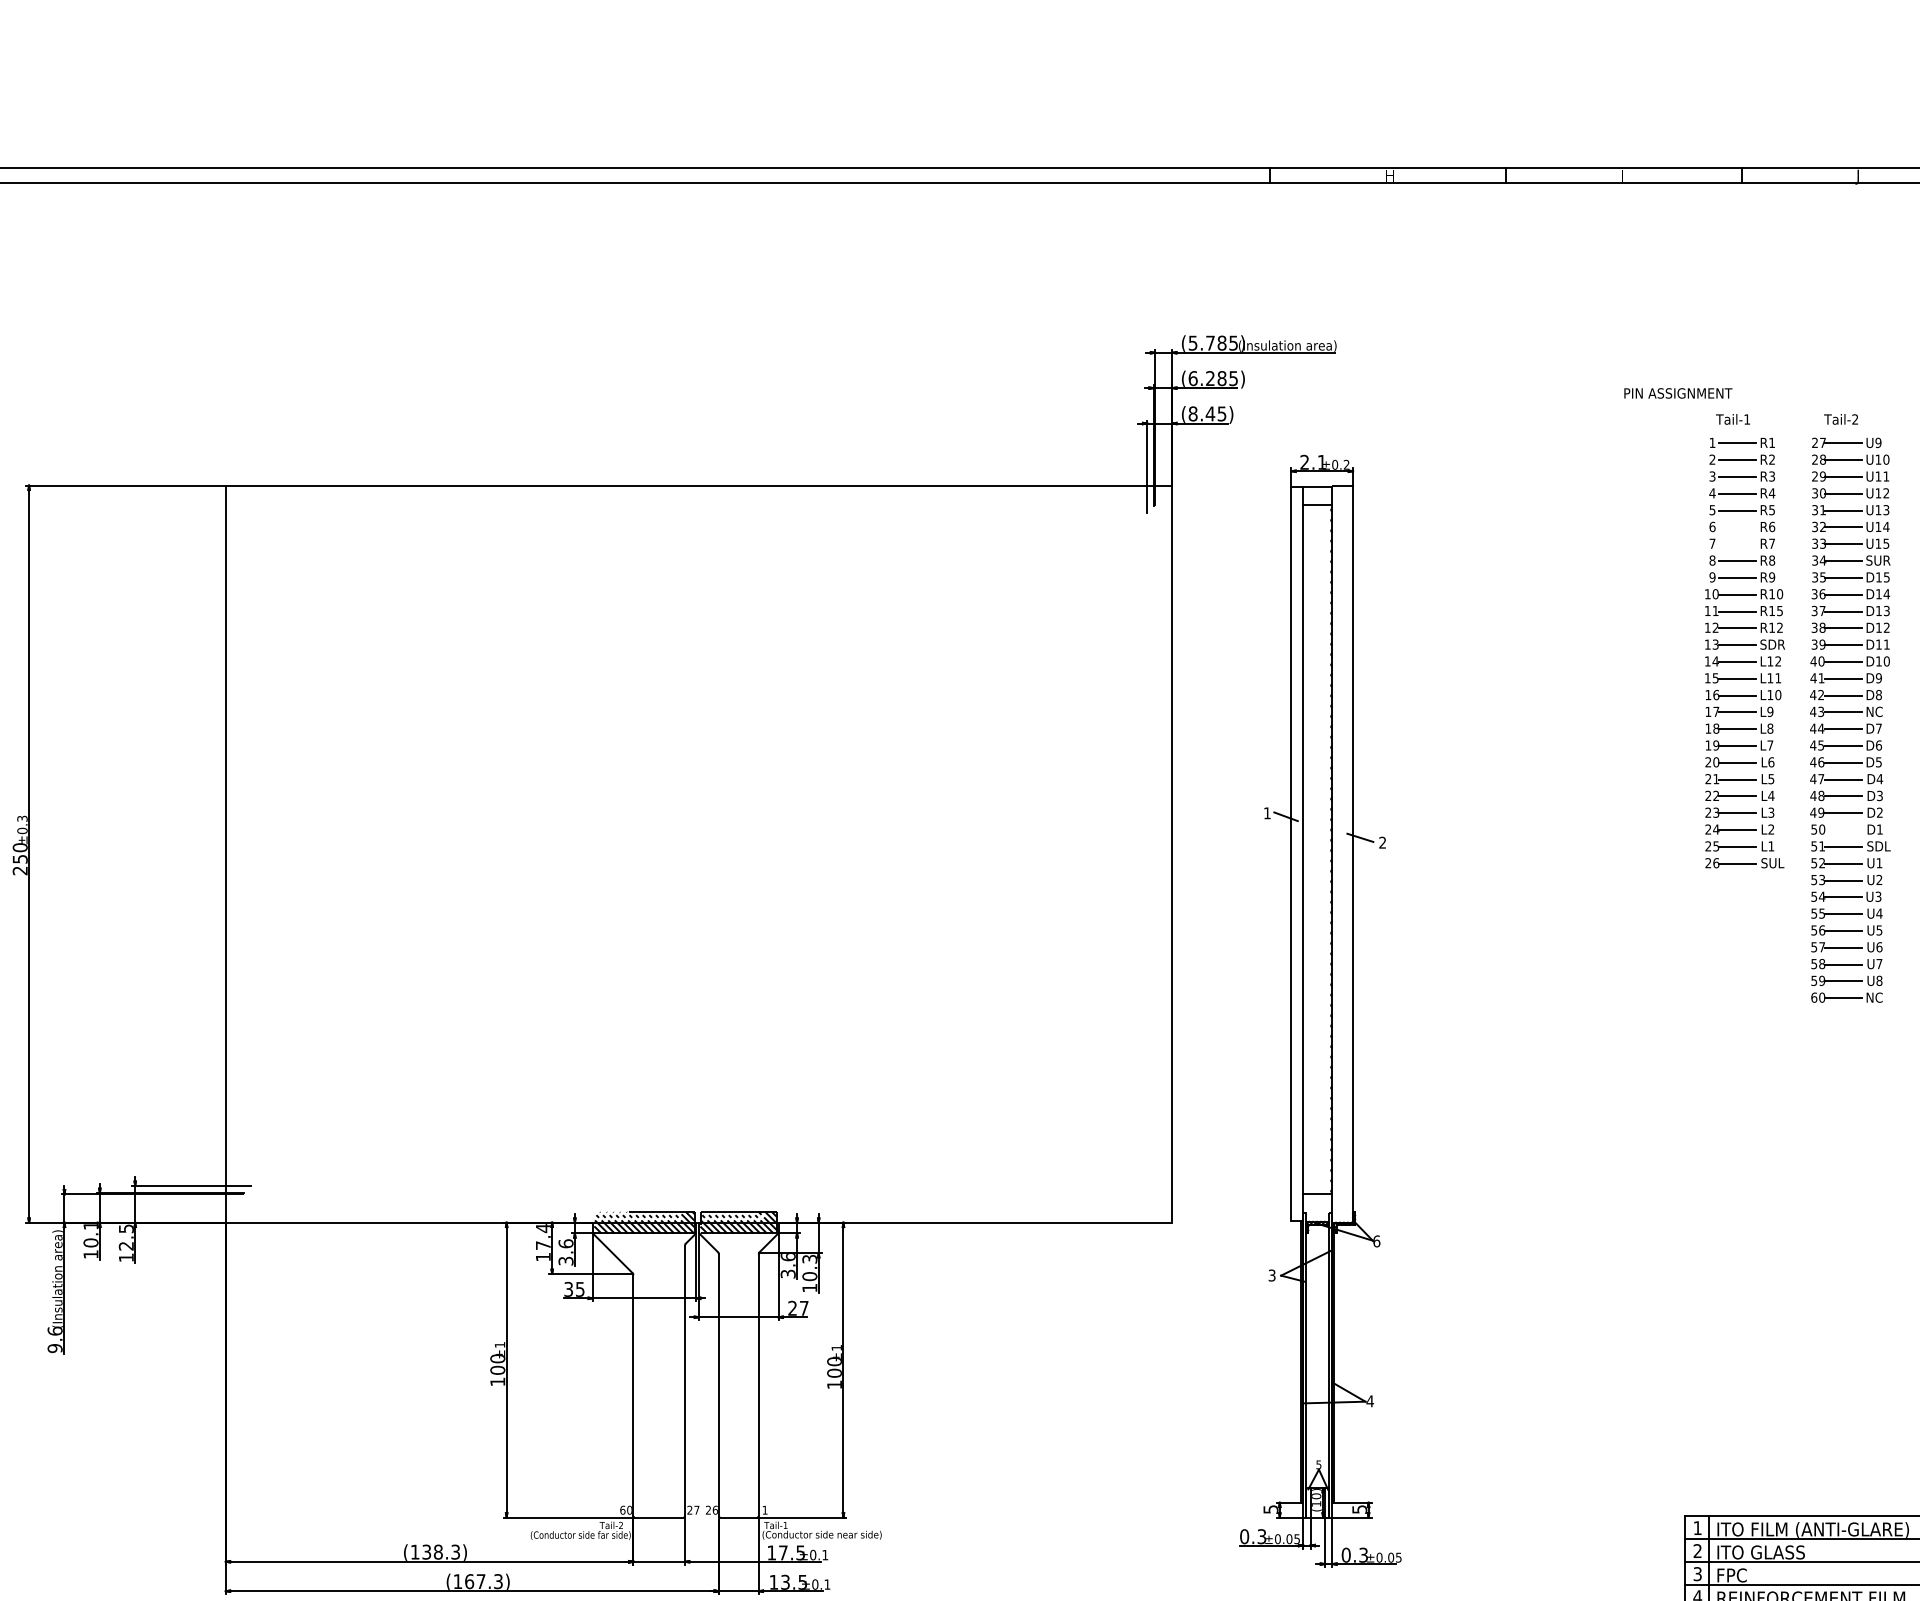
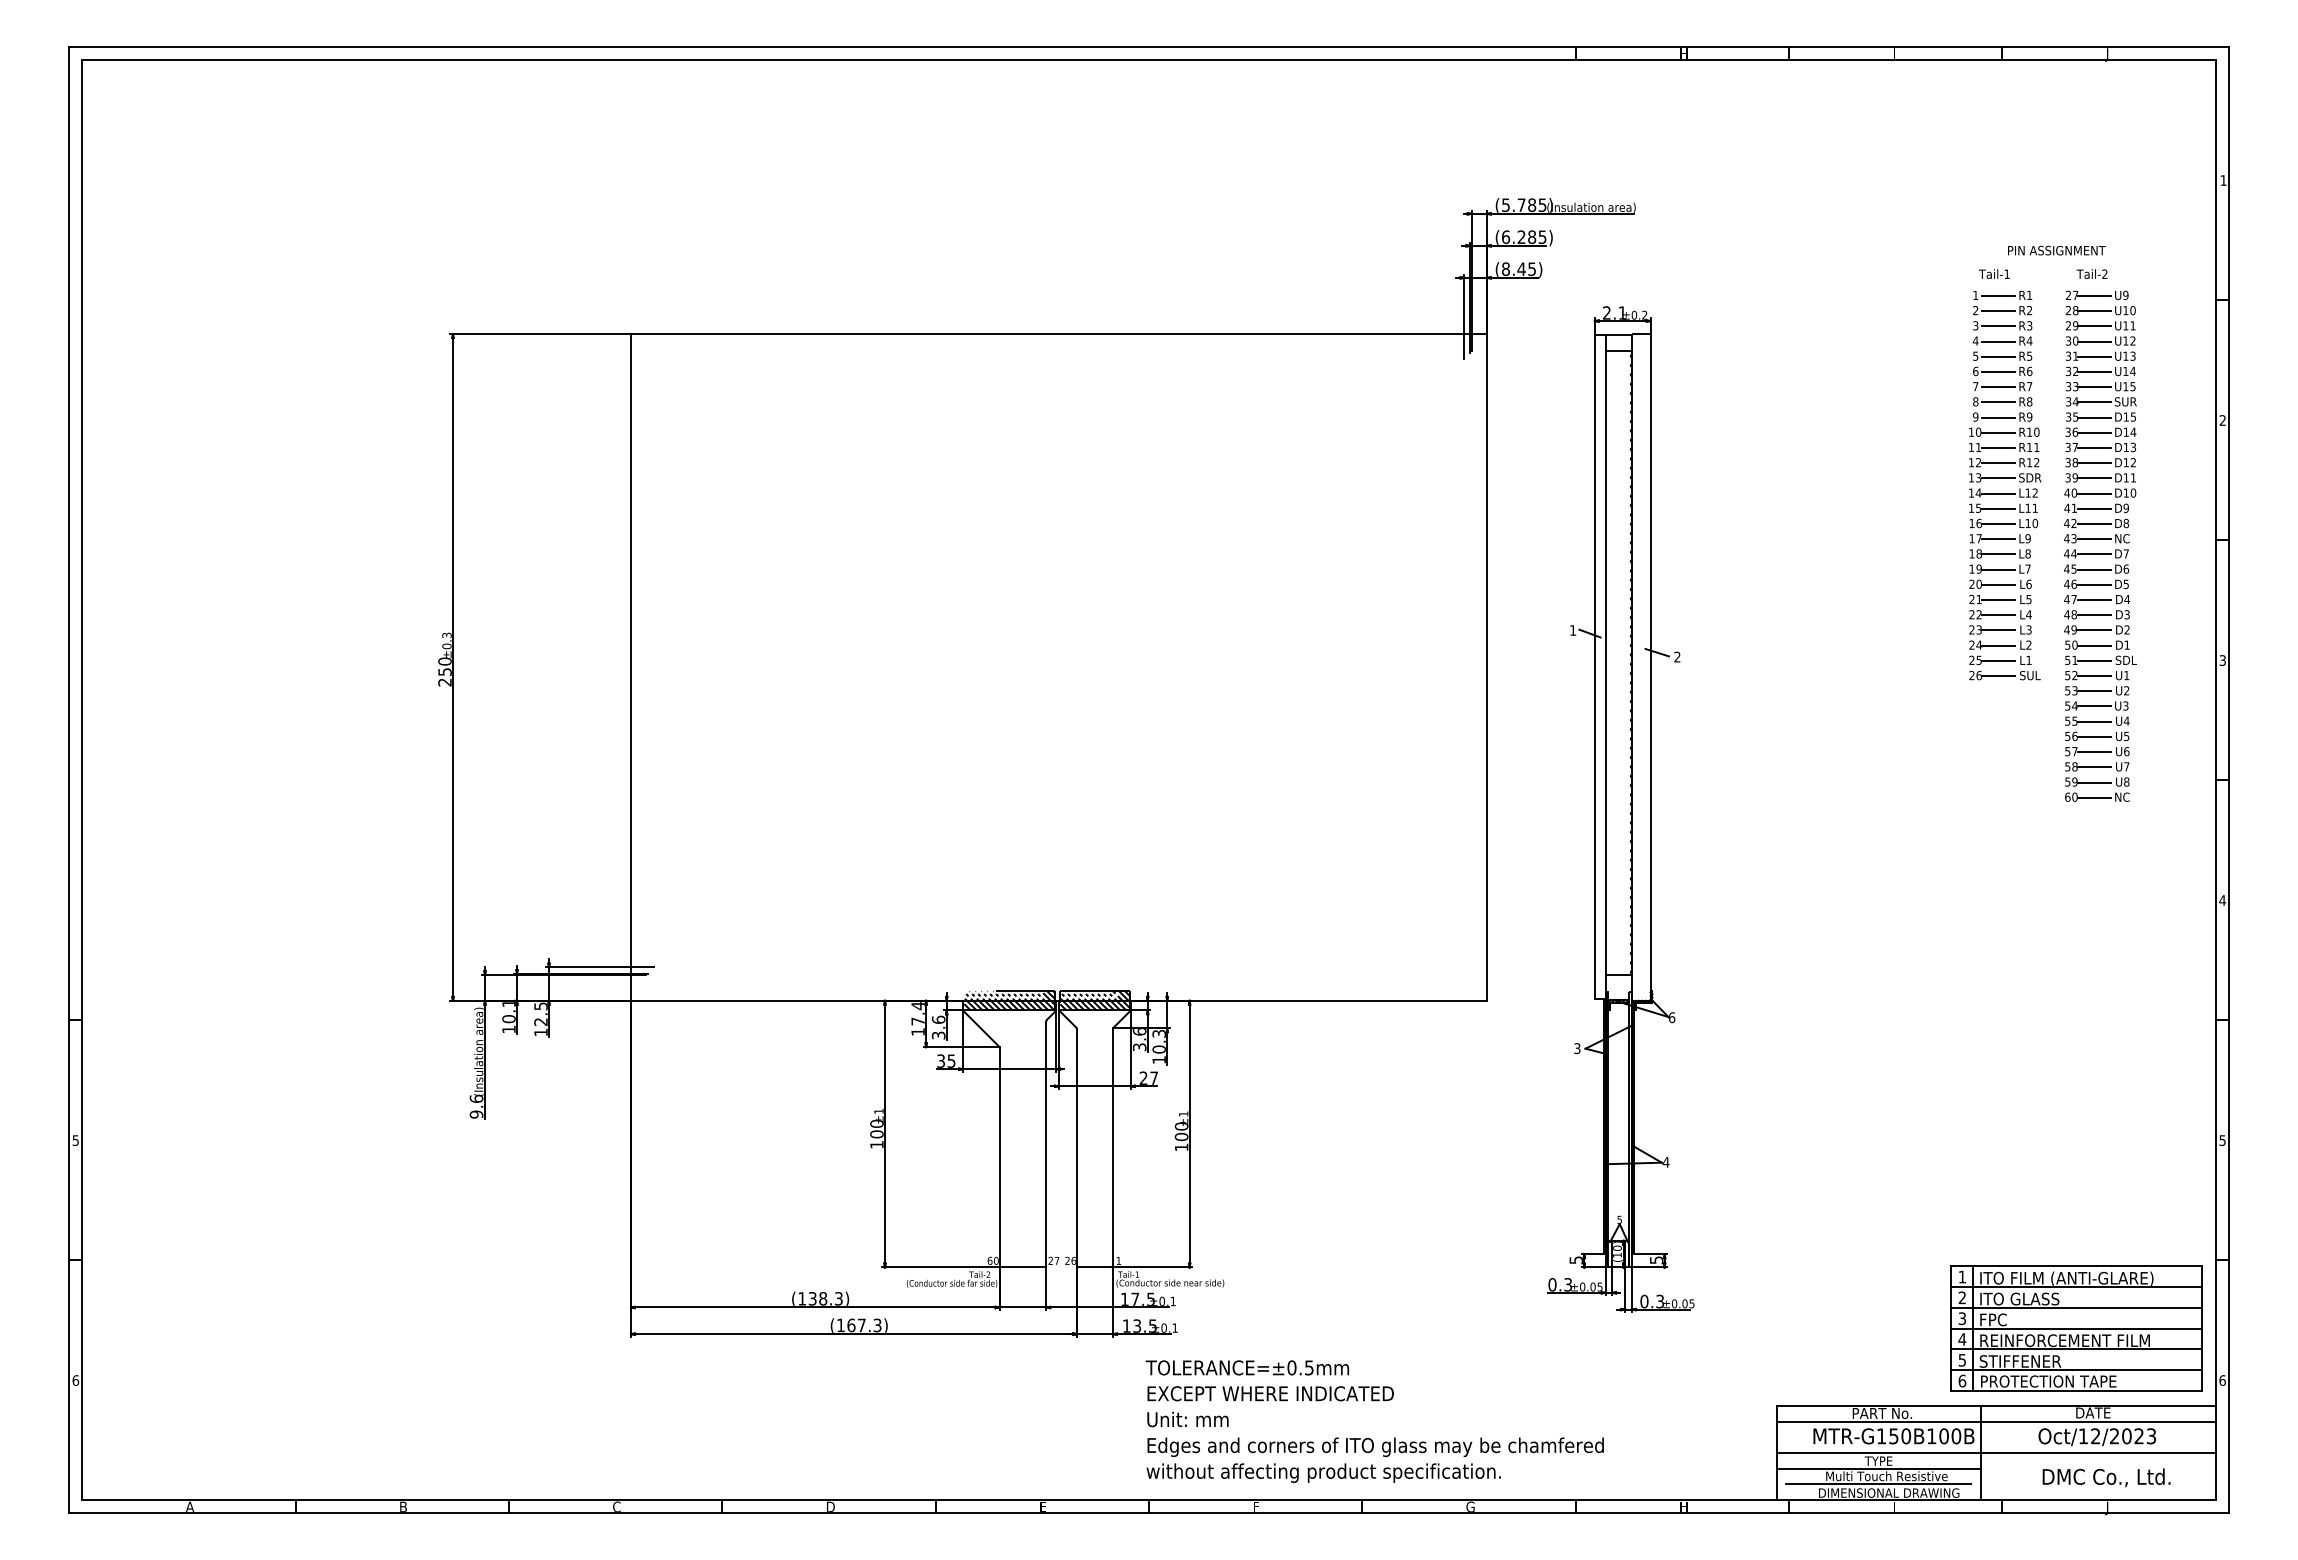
text: (1677, 393) -> (2056, 250), moved
line: (1736, 527) -> (1997, 371), added
line: (1736, 544) -> (1997, 387), added
text: (1779, 611) -> (2036, 447), R15 -> R11
line: (1842, 829) -> (2093, 645), added

